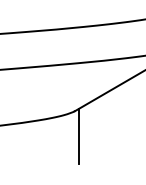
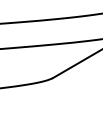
line: (78, 135) -> (55, 95), removed

